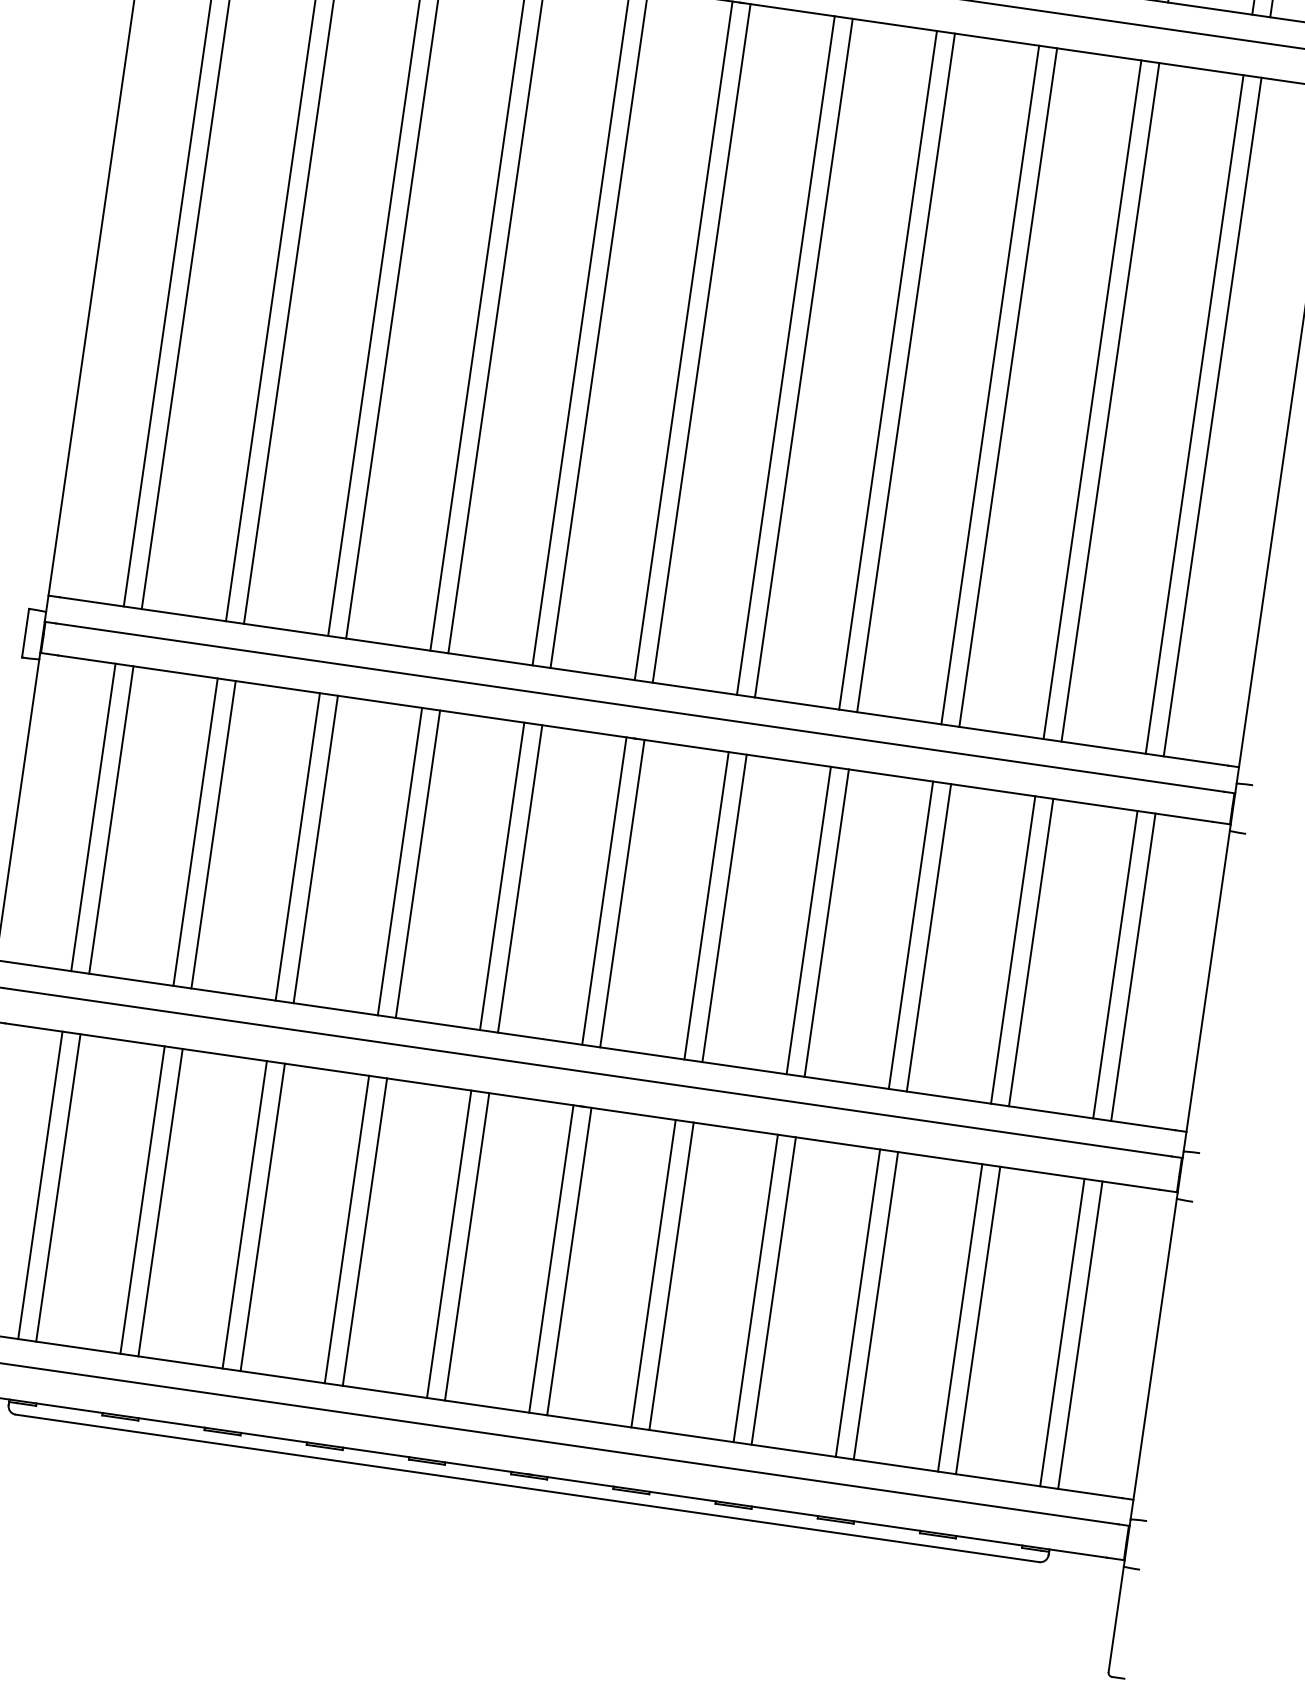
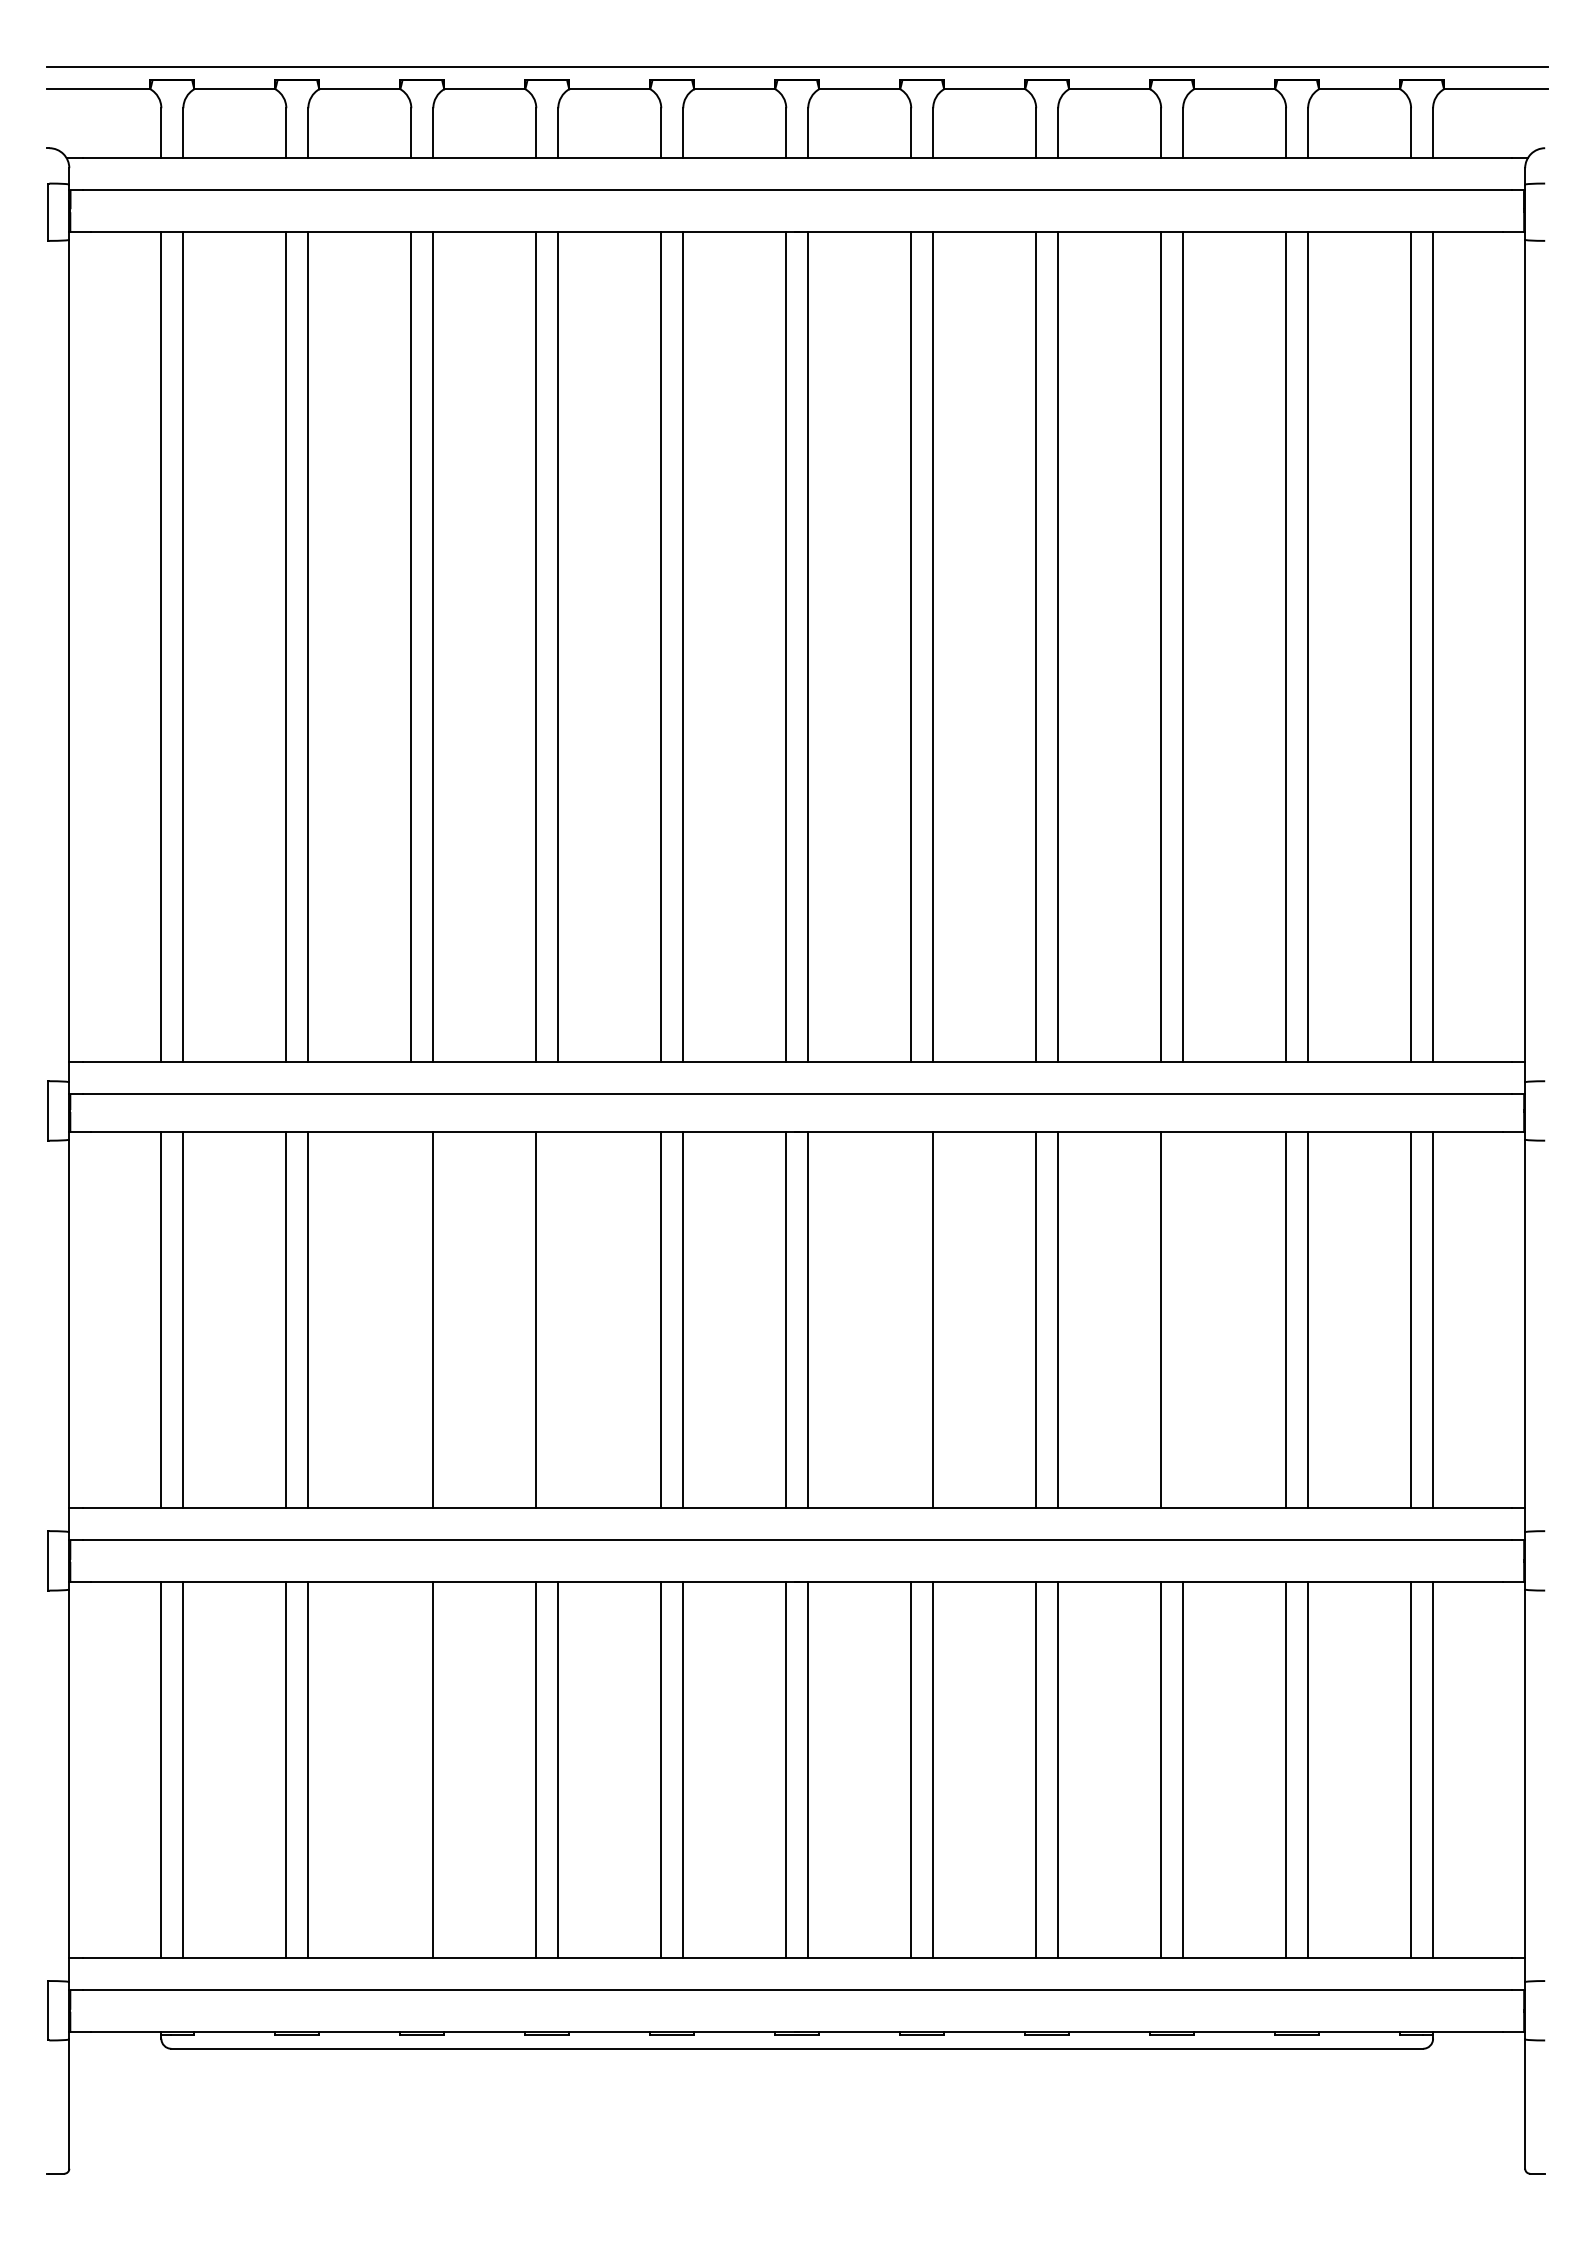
line: (297, 846) -> (411, 1319), removed
line: (418, 863) -> (558, 1319), removed
line: (706, 905) -> (911, 1319), removed
line: (929, 937) -> (1183, 1319), removed
line: (244, 1214) -> (411, 1769), removed

